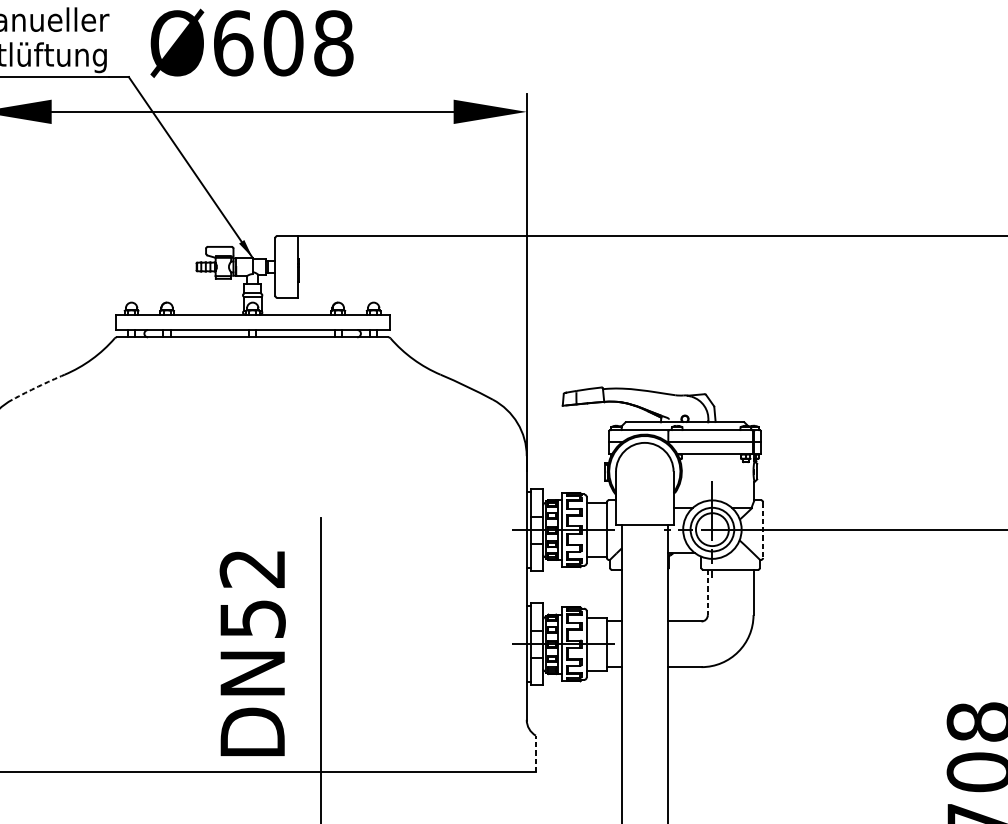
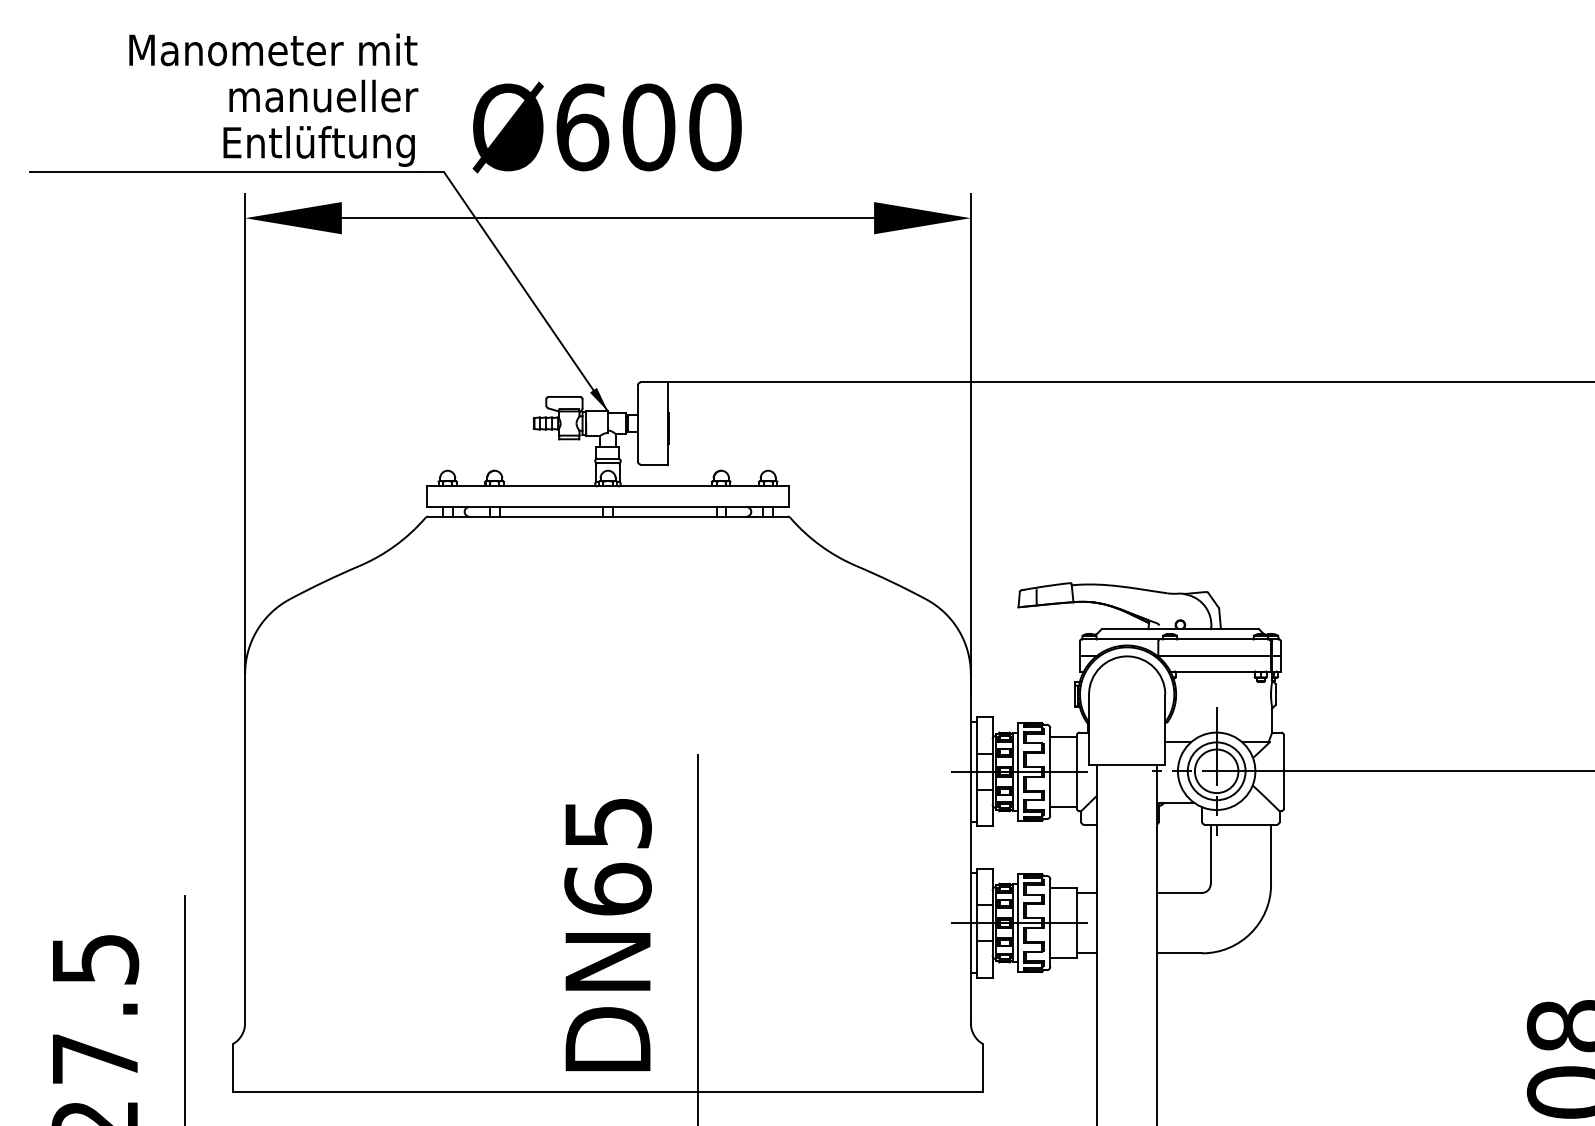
text: (333, 43) -> (715, 127), Ø608 -> Ø600
arc: (38, 386) -> (324, 581), dashed -> solid
line: (762, 529) -> (1283, 771), dashed -> solid
line: (707, 592) -> (1210, 854), dashed -> solid
text: (252, 594) -> (607, 857), DN52 -> DN65
line: (535, 753) -> (982, 1067), dashed -> solid

